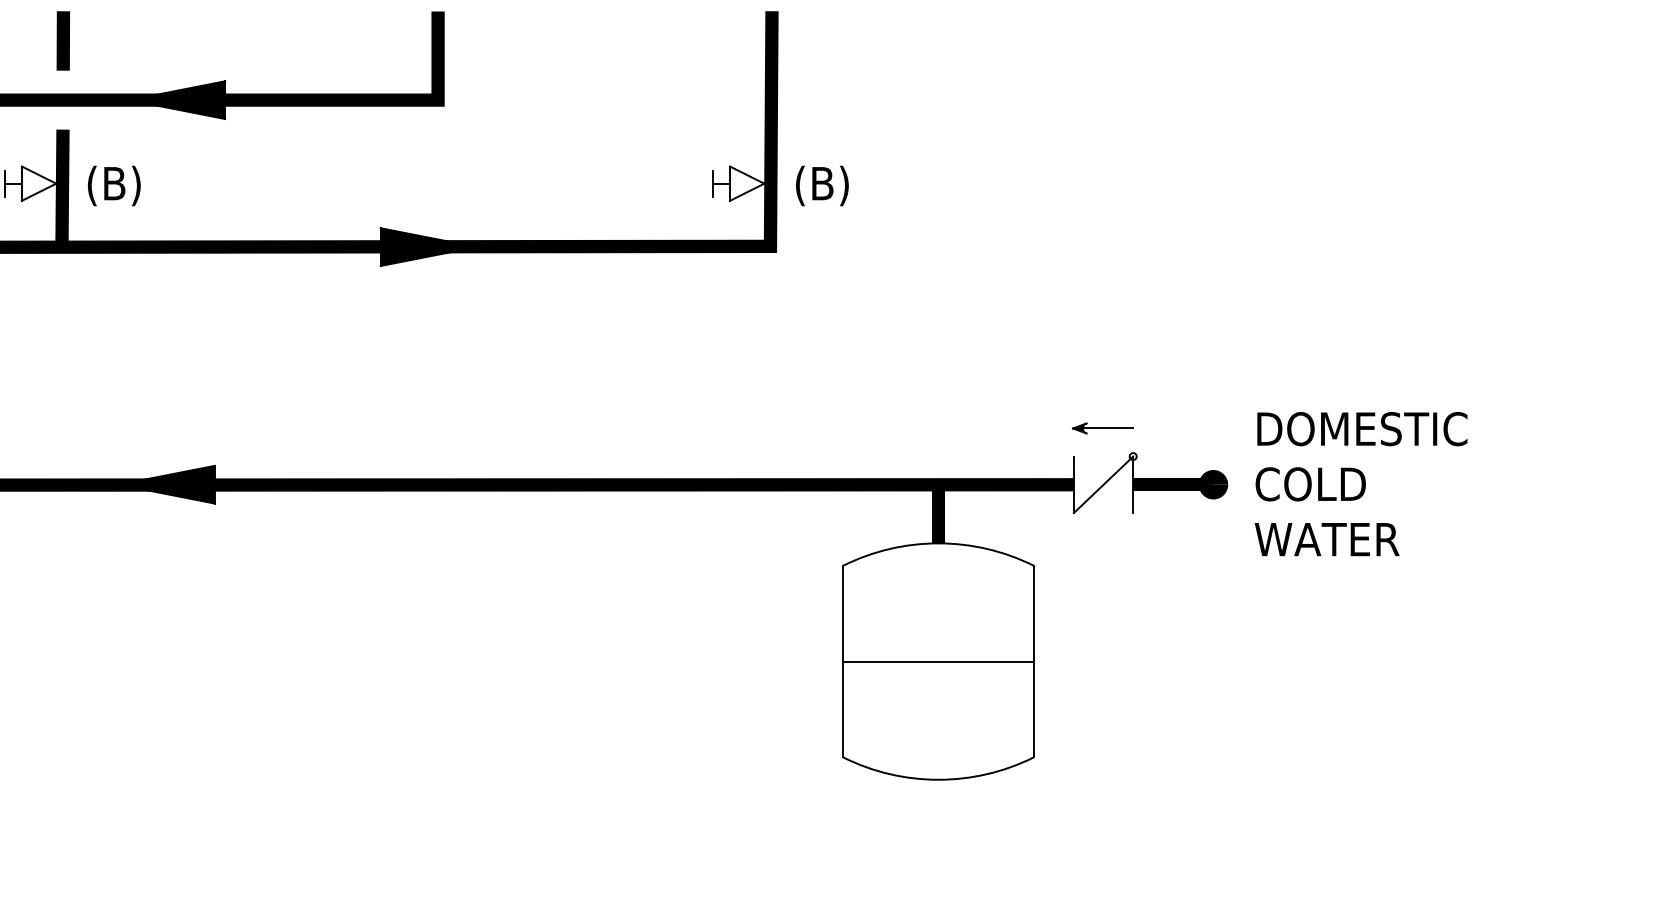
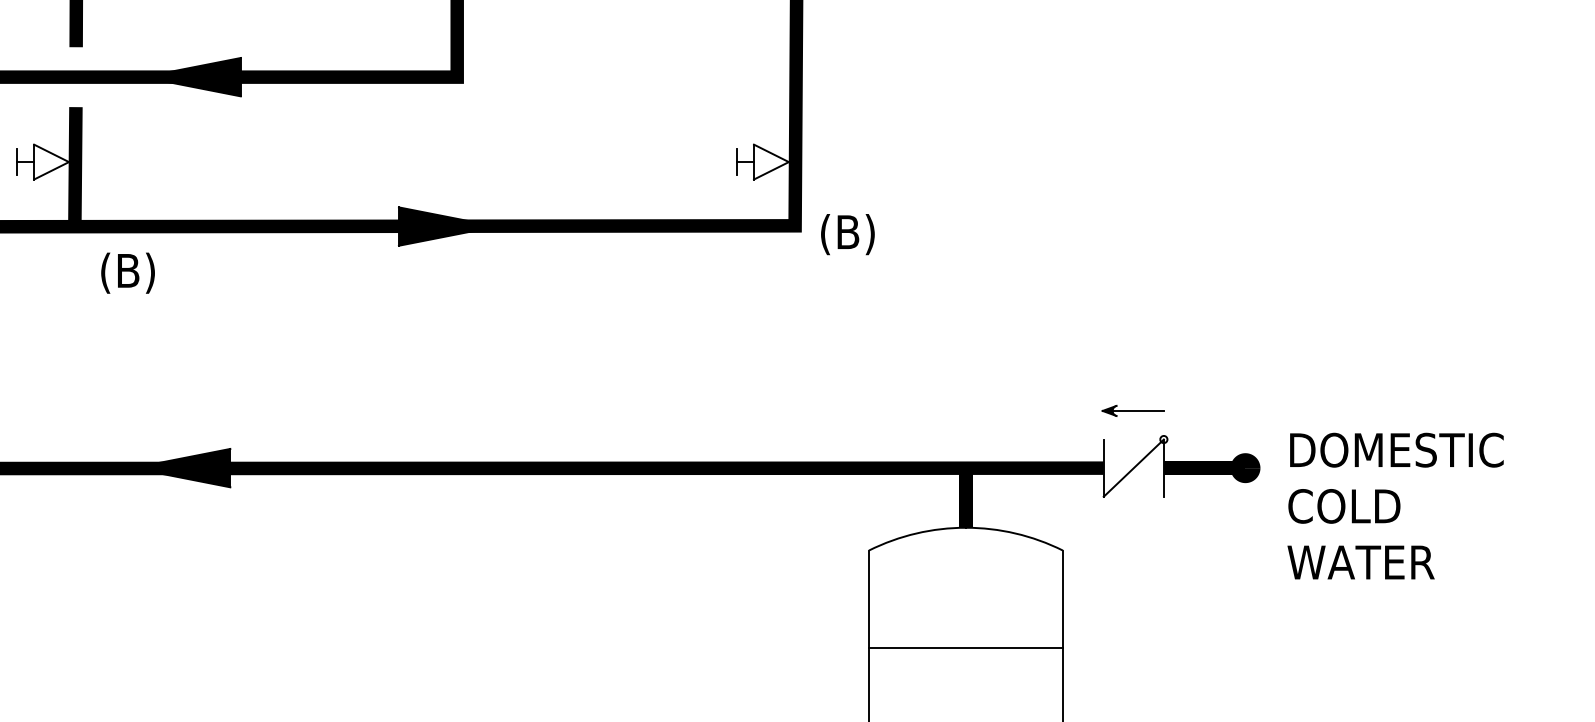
text: (113, 185) -> (127, 272), moved
text: (822, 185) -> (848, 234), moved
text: (1360, 484) -> (1394, 506), moved

